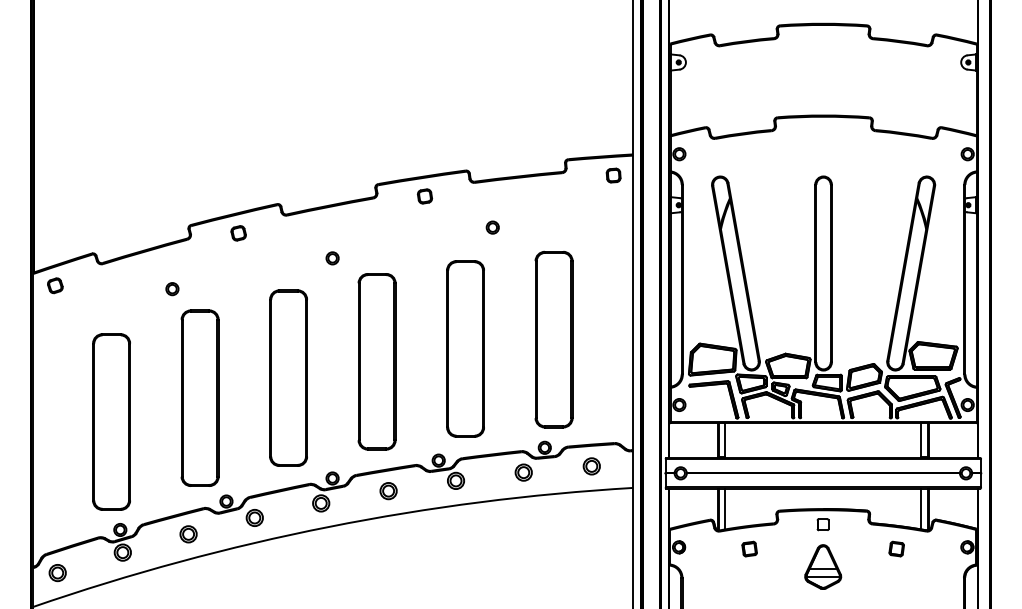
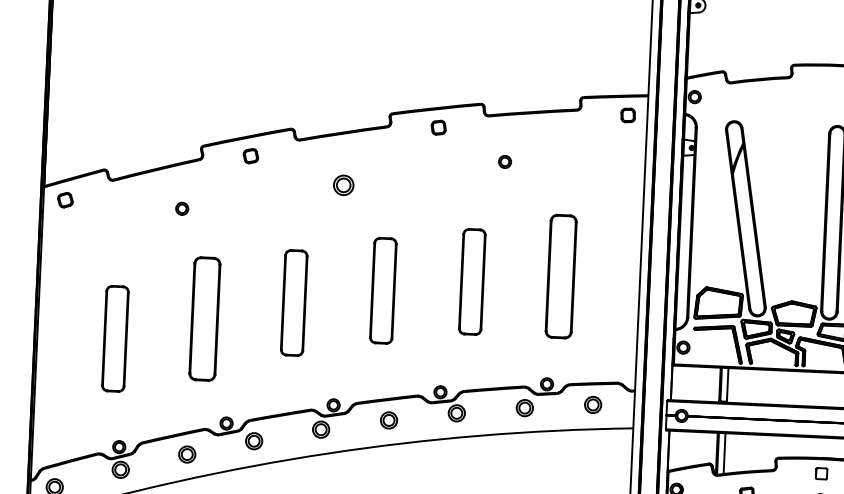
part: (332, 258) -> (343, 185), size x1.6
part: (553, 339) -> (560, 276), size x0.7
part: (465, 348) -> (472, 281), size x0.6
part: (376, 361) -> (382, 290), size x0.6
part: (288, 377) -> (294, 302), size x0.6
part: (199, 397) -> (204, 318), size x0.7
part: (111, 421) -> (115, 338), size x0.6

